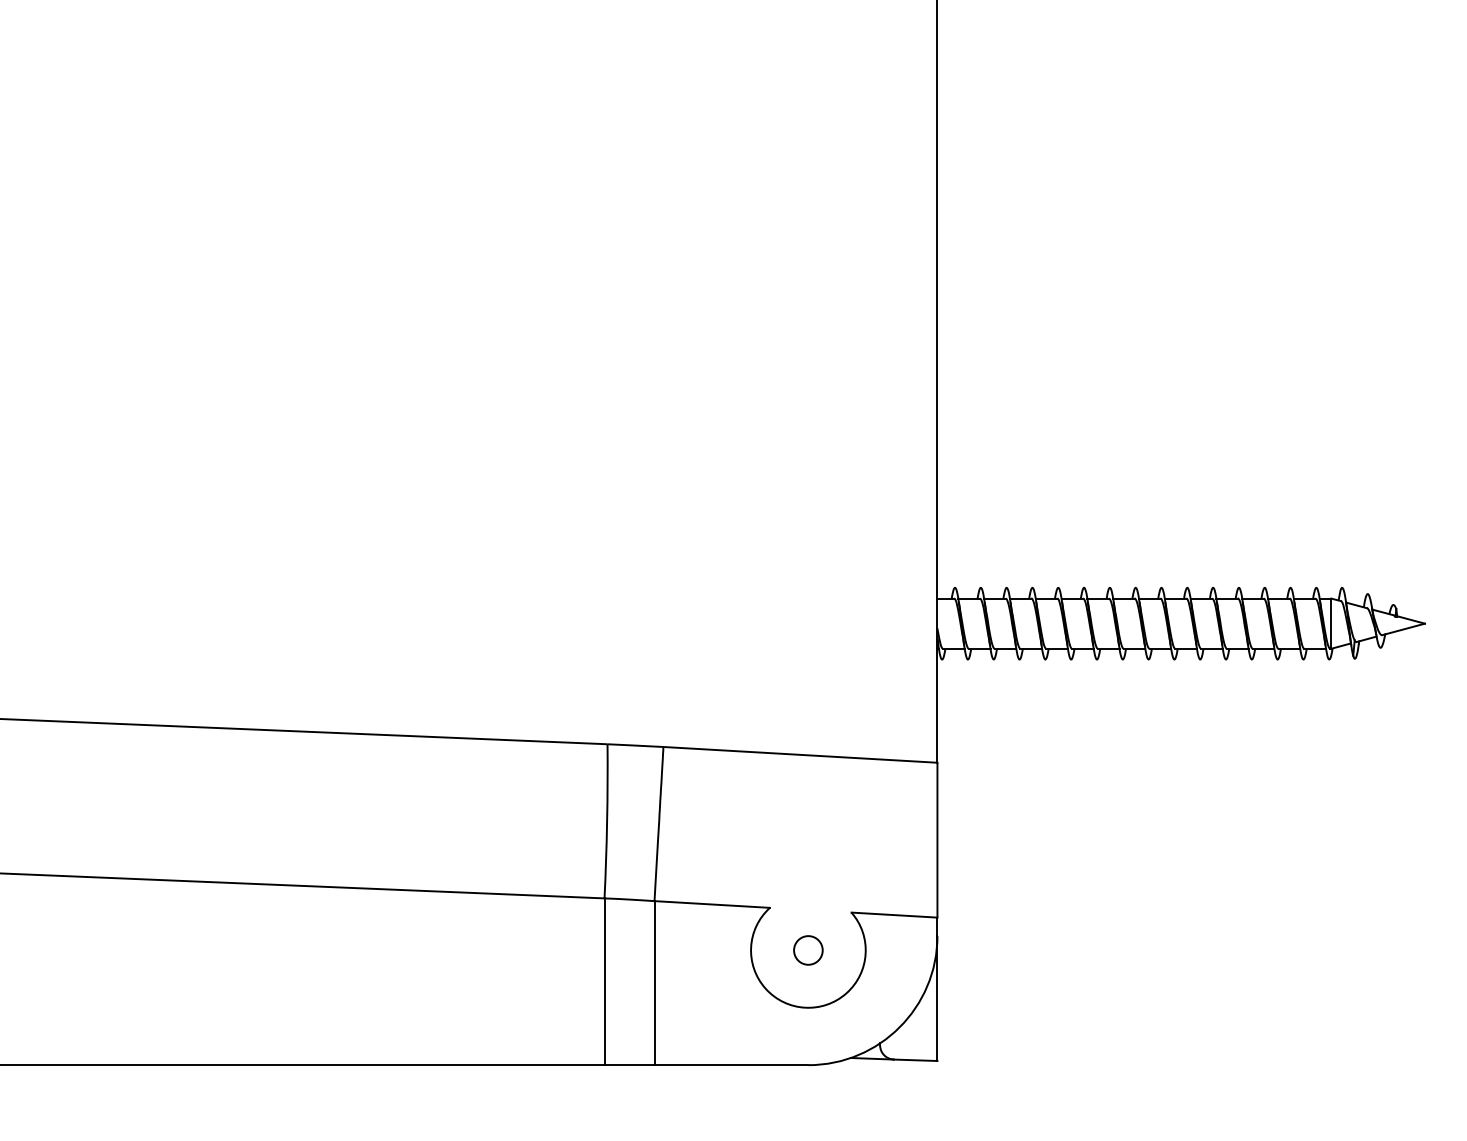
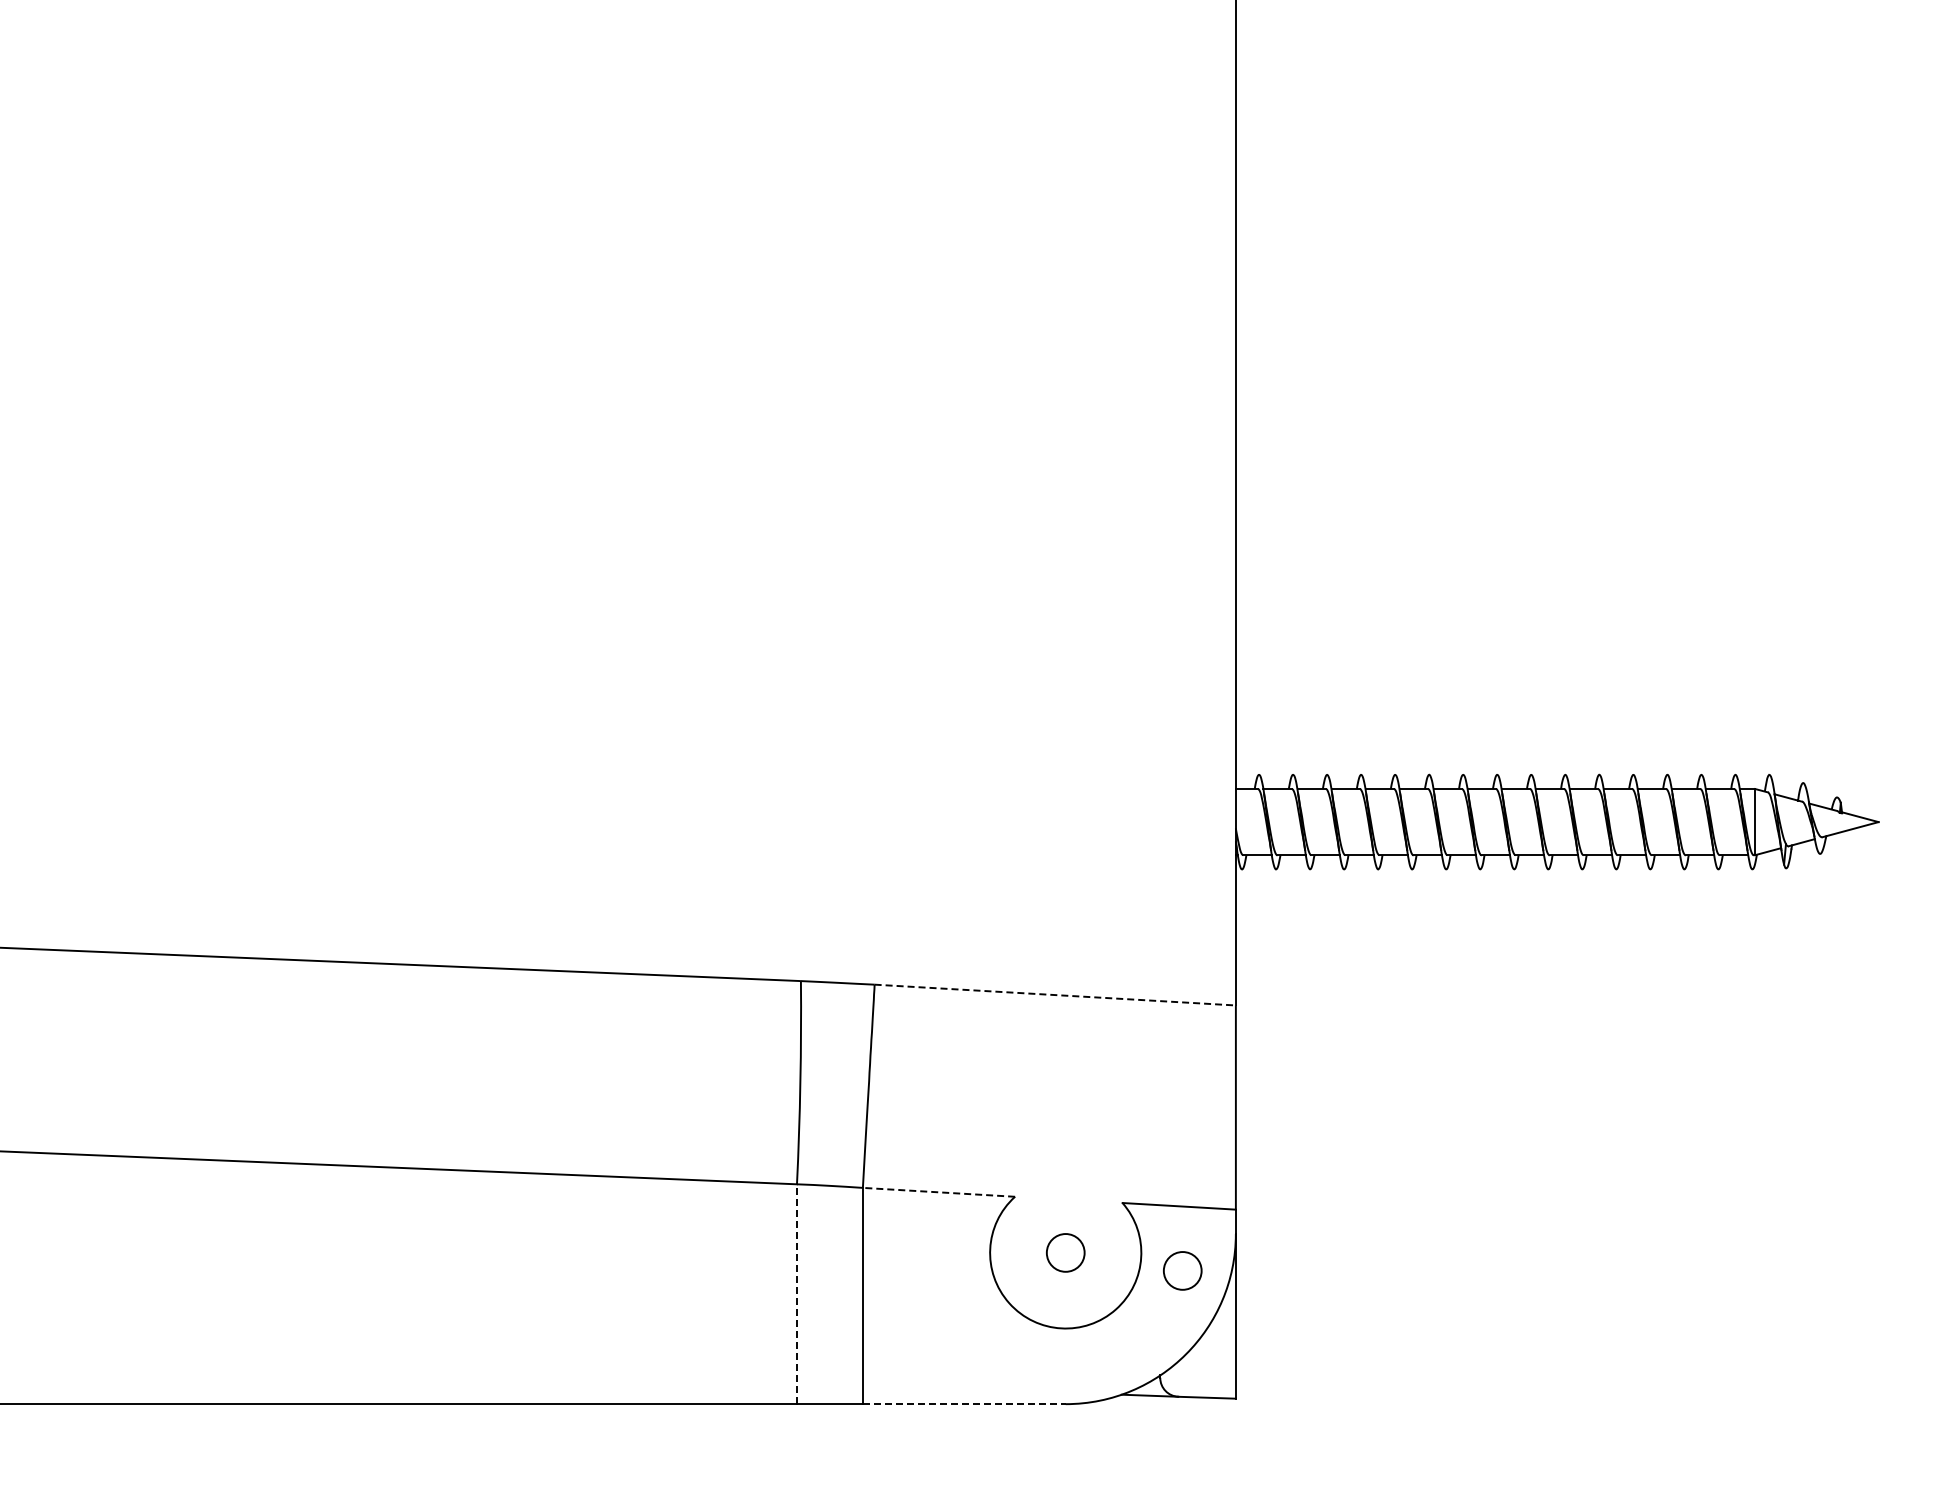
line: (800, 755) -> (1055, 995), solid -> dashed
line: (711, 904) -> (938, 1192), solid -> dashed
circle: (896, 963) -> (1182, 1270), added
line: (604, 981) -> (796, 1294), solid -> dashed
line: (731, 1065) -> (964, 1404), solid -> dashed

